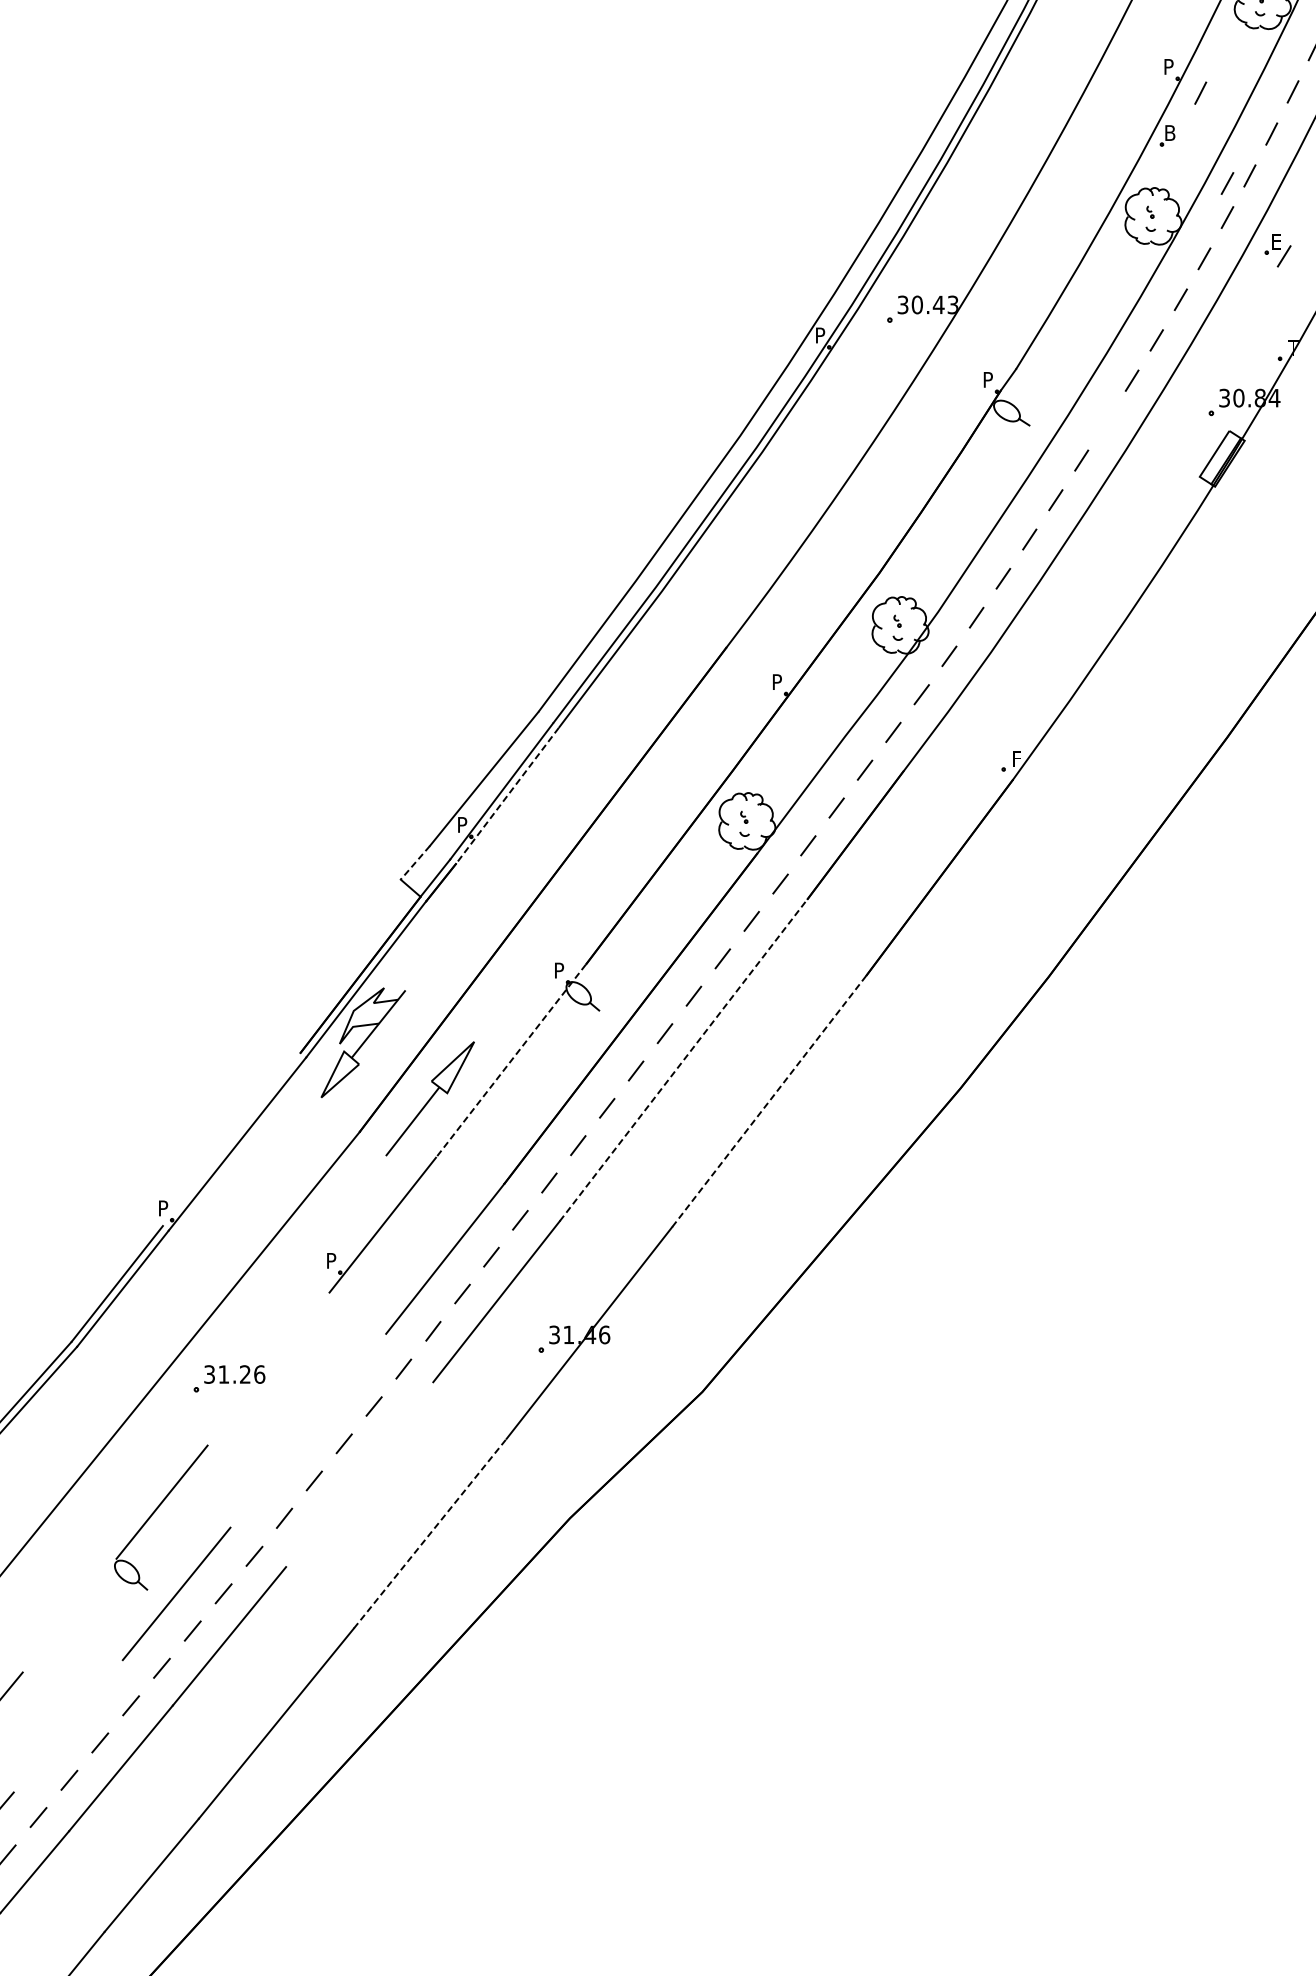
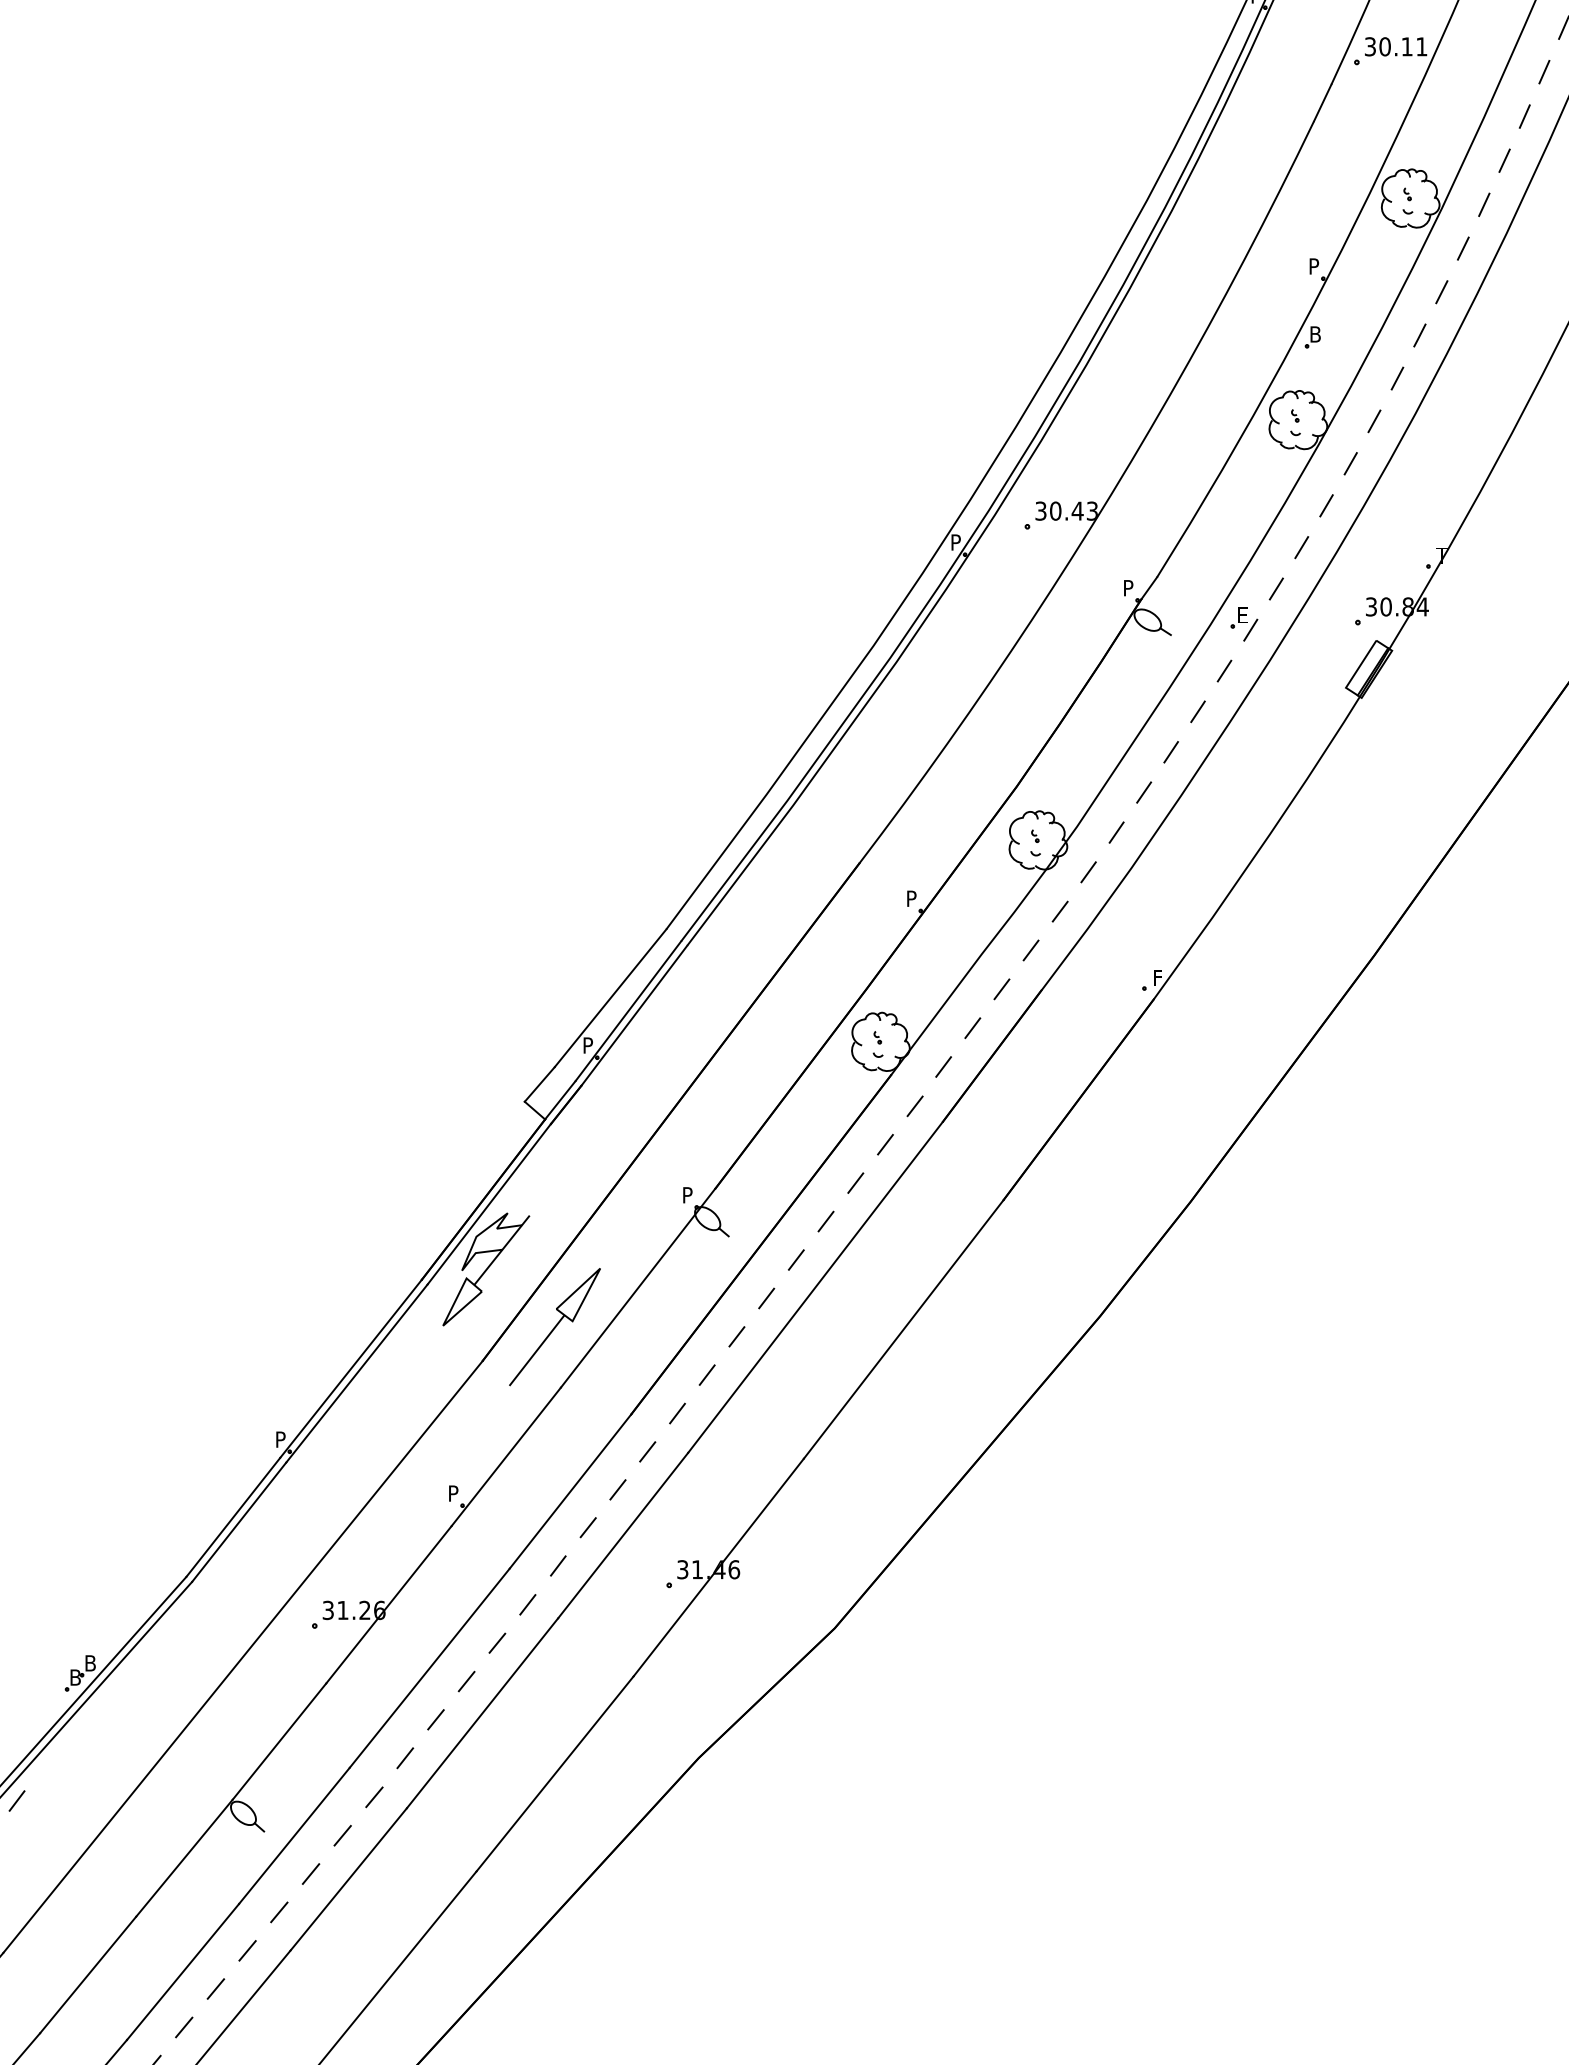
line: (1200, 93) -> (1346, 293), removed
line: (1227, 183) -> (1374, 386), removed
part: (1278, 250) -> (1244, 624), moved
line: (507, 795) -> (634, 1015), dashed -> solid
line: (415, 862) -> (539, 1084), dashed -> solid
line: (683, 1060) -> (815, 1287), dashed -> solid
line: (510, 1061) -> (637, 1288), dashed -> solid
line: (770, 1101) -> (904, 1329), dashed -> solid
line: (231, 1139) -> (350, 1368), added
line: (268, 1368) -> (388, 1604), added
line: (308, 1430) -> (429, 1667), added
line: (359, 1474) -> (482, 1713), added
line: (430, 1533) -> (555, 1773), dashed -> solid
line: (69, 1614) -> (184, 1857), added
line: (68, 1725) -> (183, 1971), added

